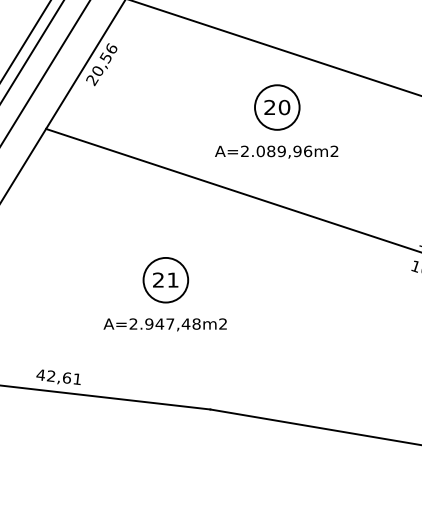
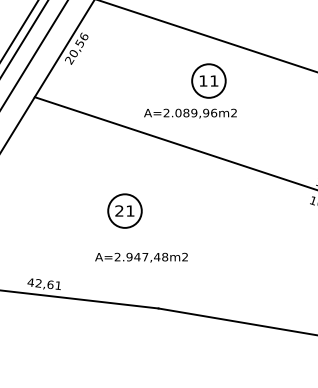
text: (276, 106) -> (208, 80), 20 -> 11
text: (276, 151) -> (190, 113), moved
text: (165, 324) -> (141, 257), moved

